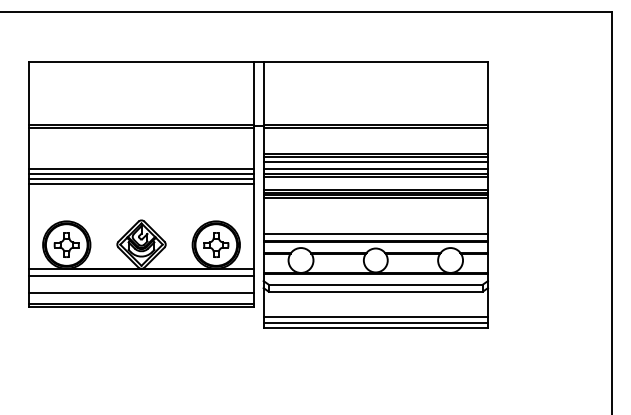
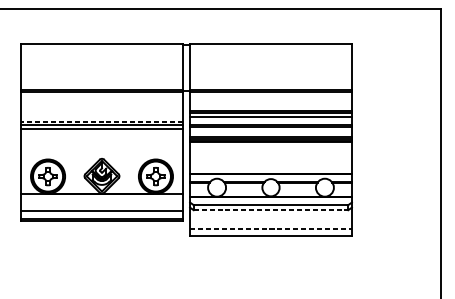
line: (141, 169) -> (101, 122), solid -> dashed
line: (375, 169) -> (270, 122), removed
line: (141, 183) -> (101, 132), removed
line: (375, 234) -> (270, 168), removed
line: (141, 276) -> (101, 199), removed
line: (376, 291) -> (271, 210), solid -> dashed
line: (376, 317) -> (271, 228), solid -> dashed
line: (375, 322) -> (270, 232), removed

